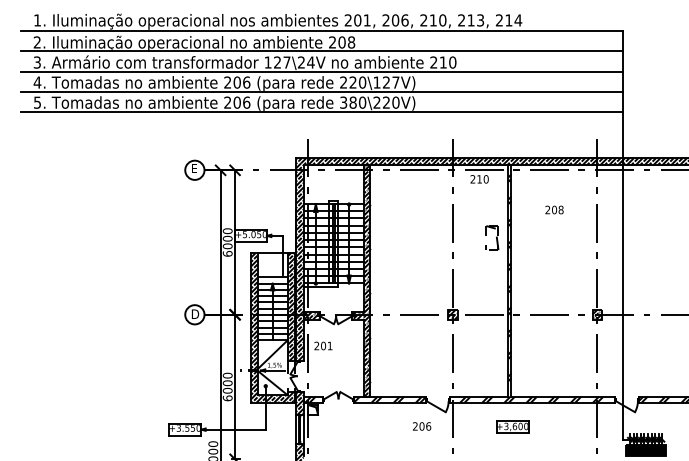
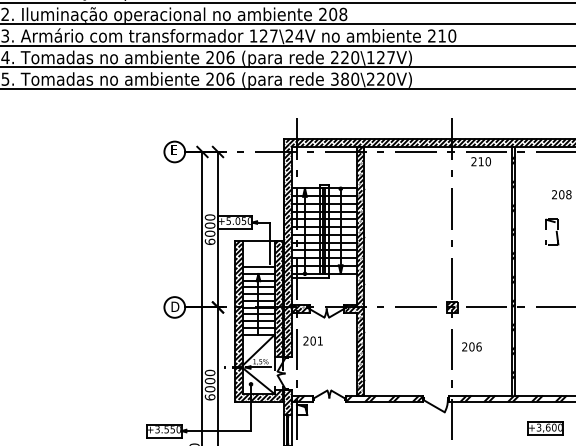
part: (492, 237) -> (552, 231), moved
text: (422, 426) -> (472, 346), moved
part: (512, 426) -> (545, 427), moved

